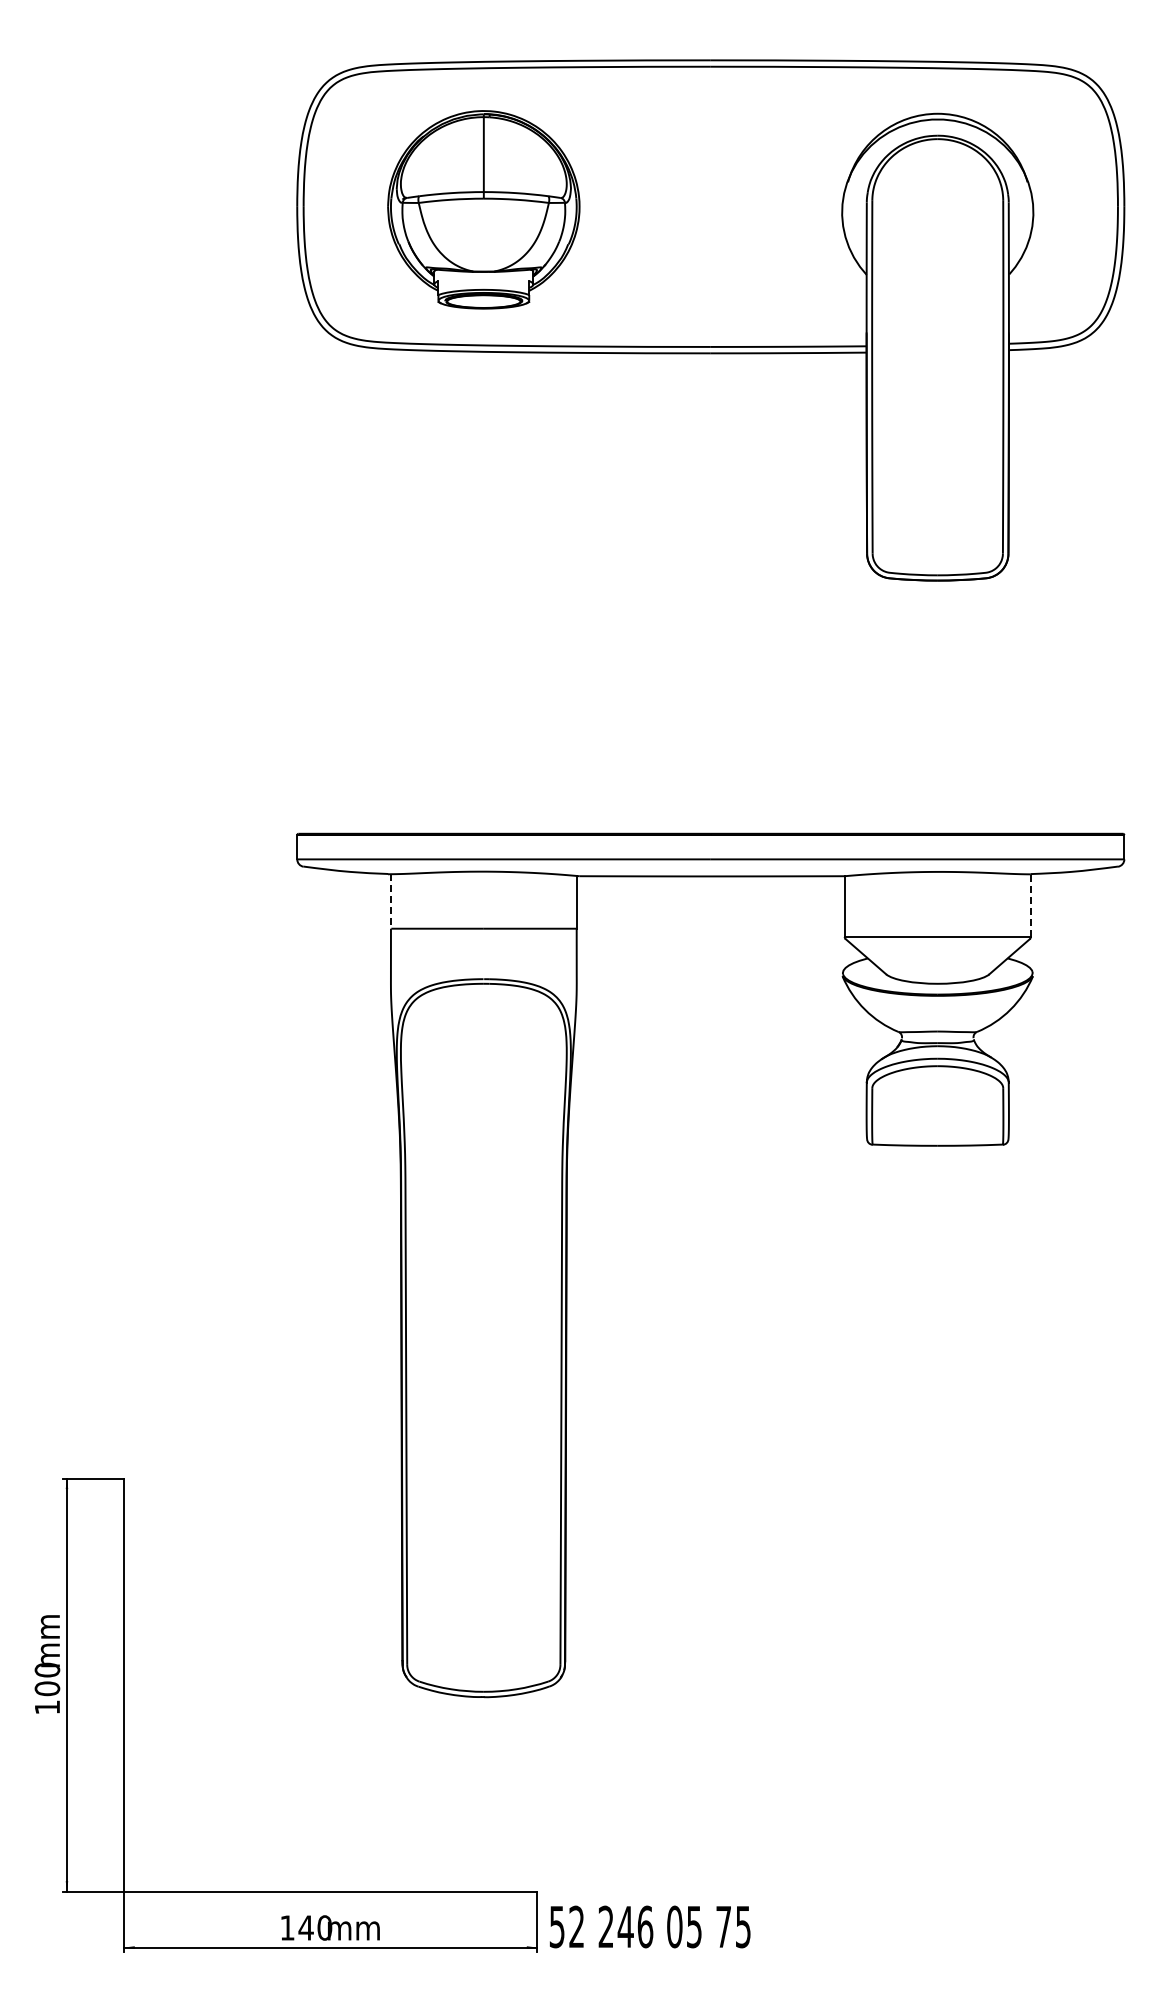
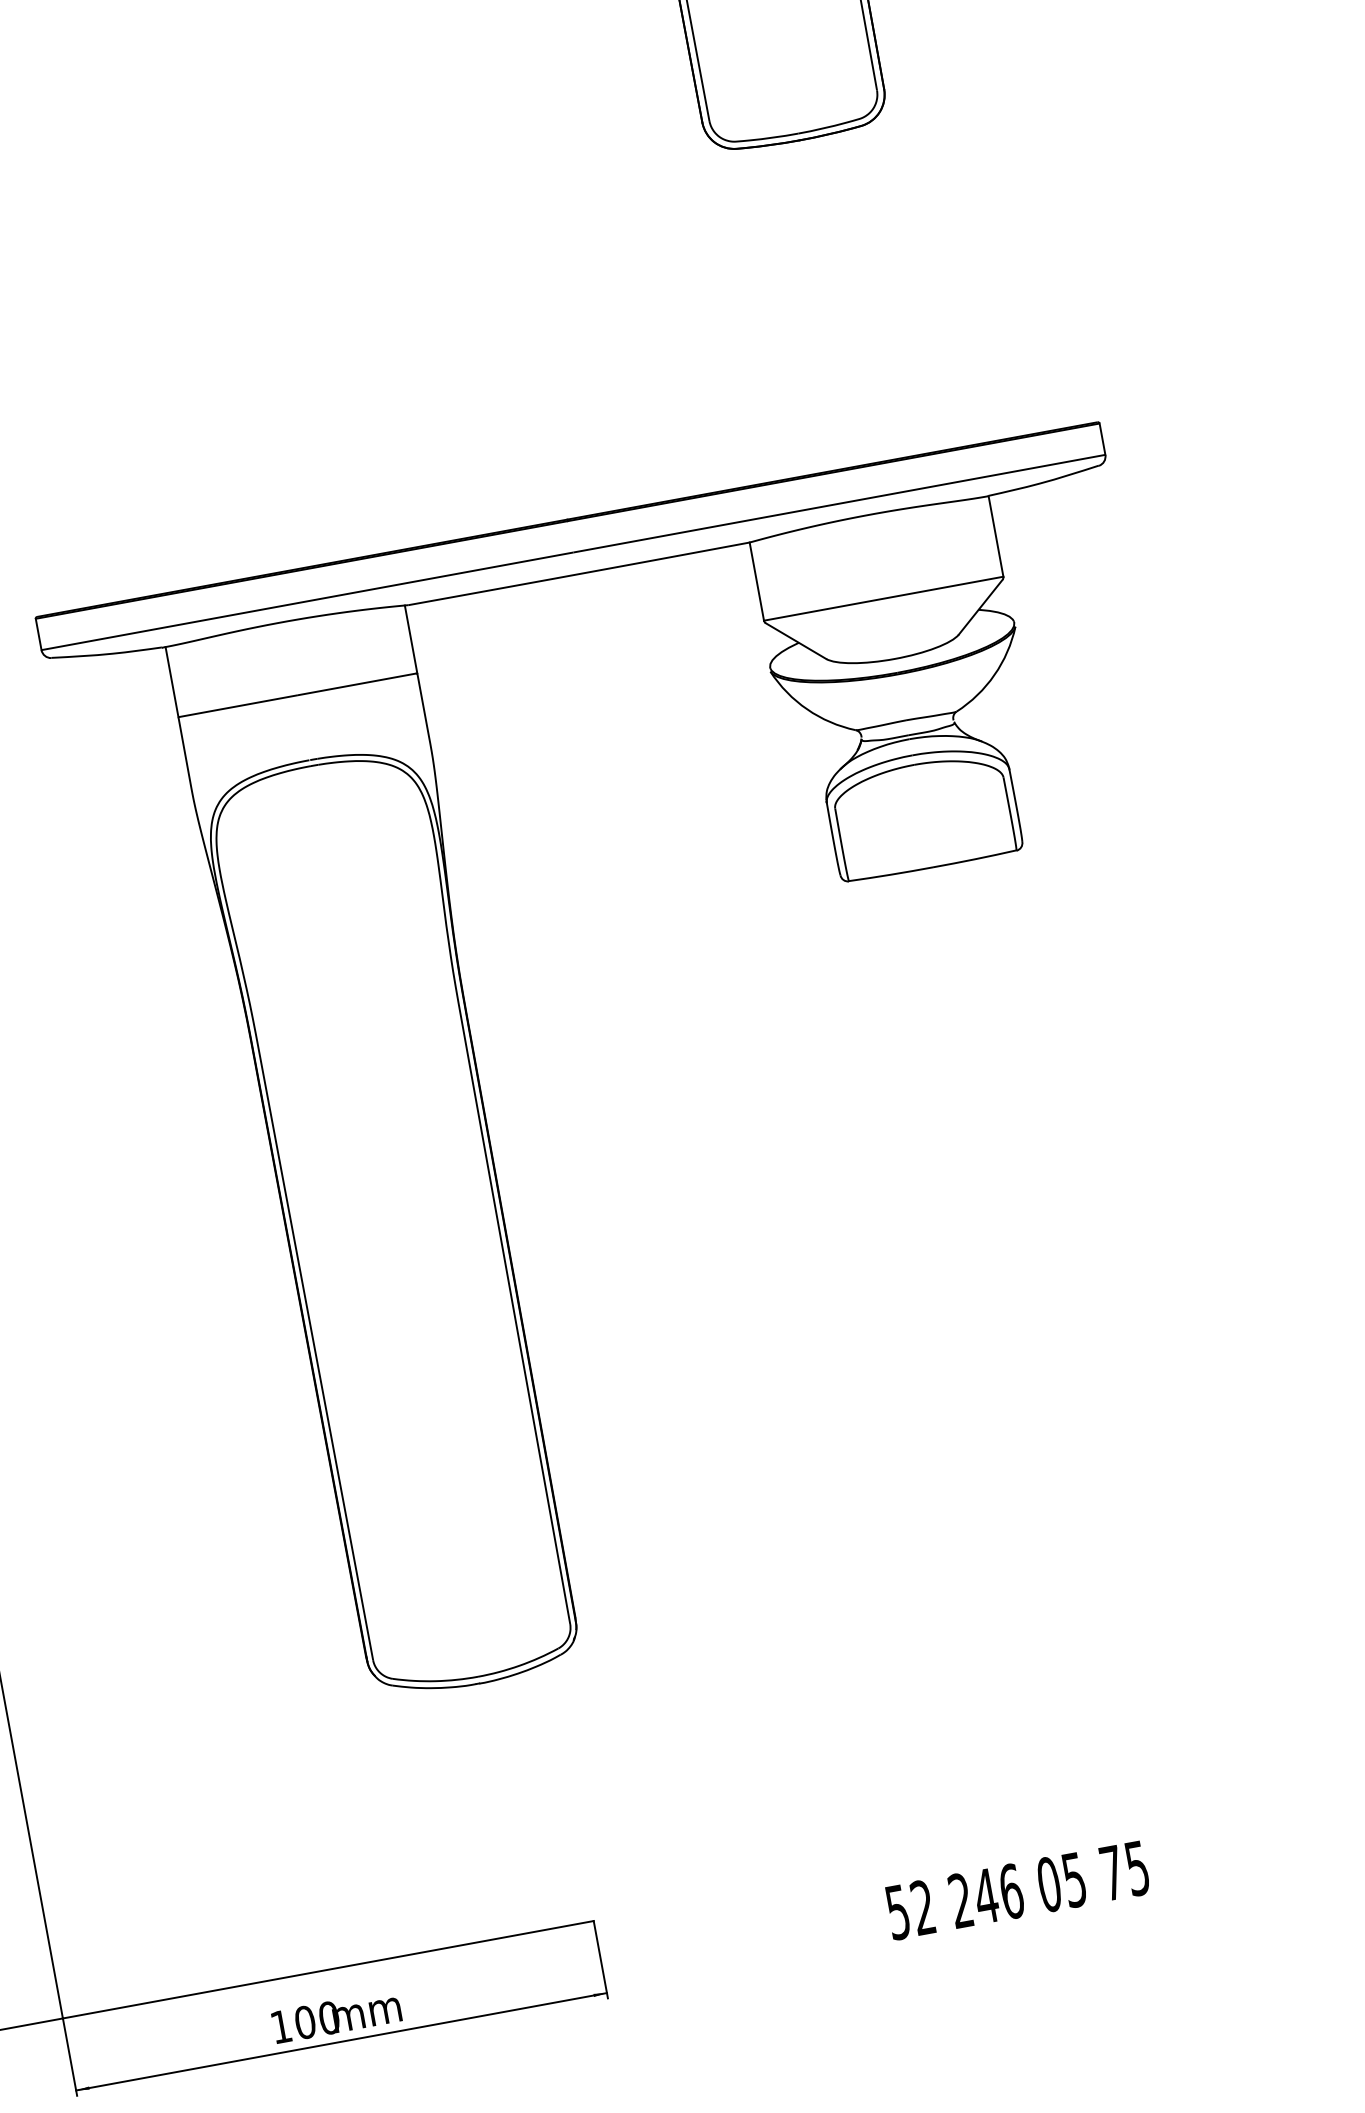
line: (390, 901) -> (171, 682), dashed -> solid
line: (1030, 905) -> (995, 536), dashed -> solid
text: (650, 1926) -> (1017, 1889), moved
text: (305, 1927) -> (304, 2022), 140 -> 100

